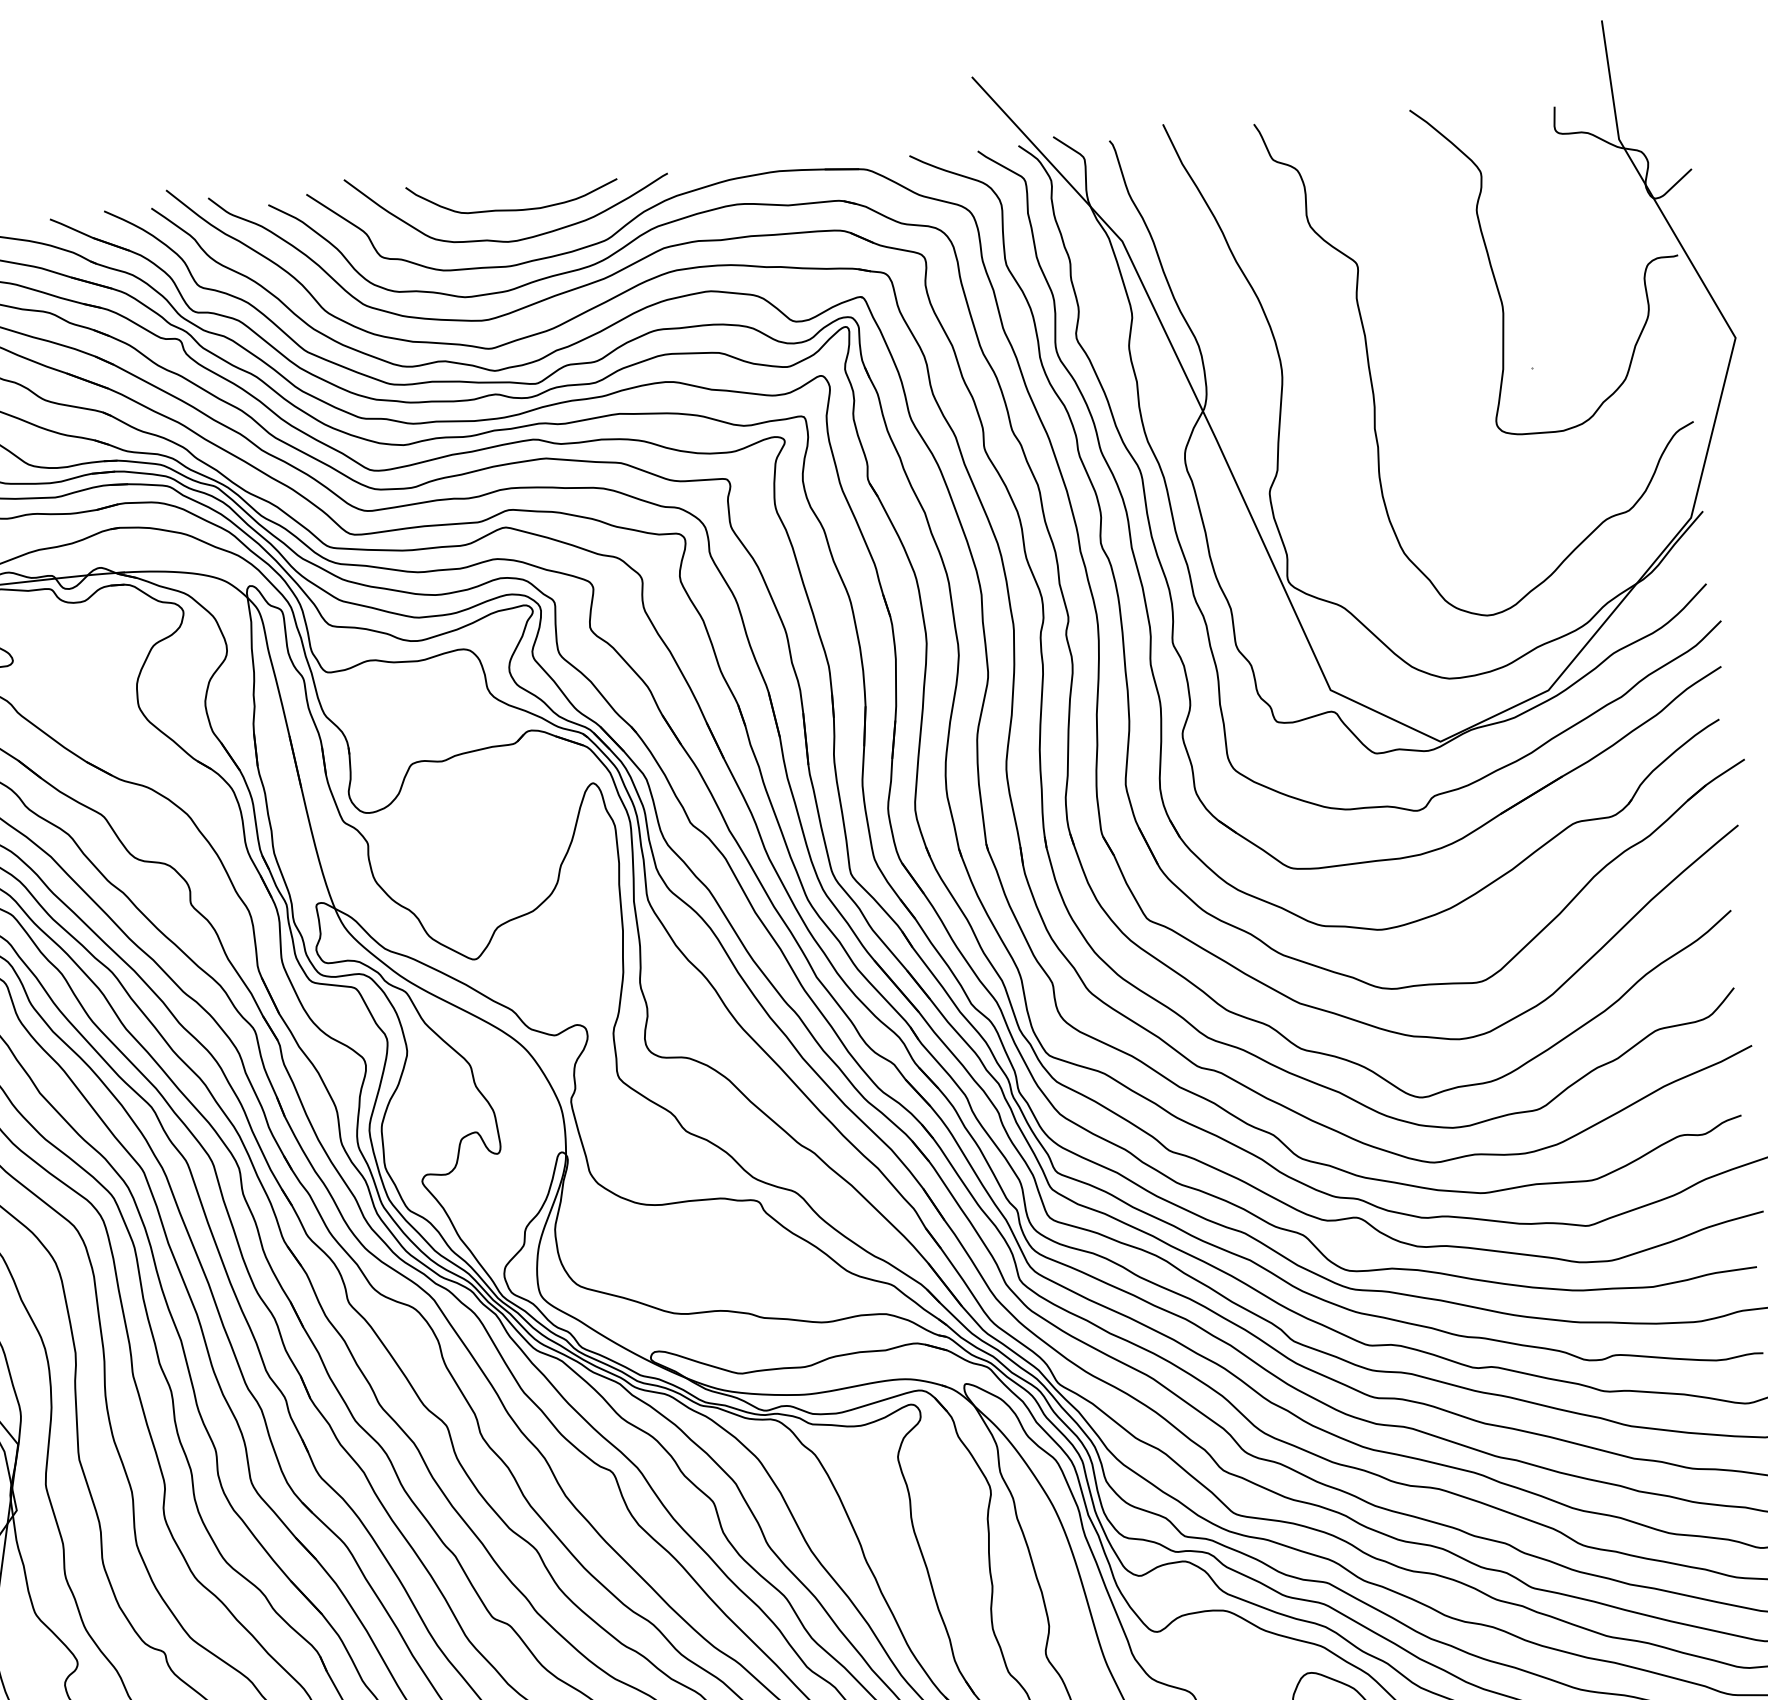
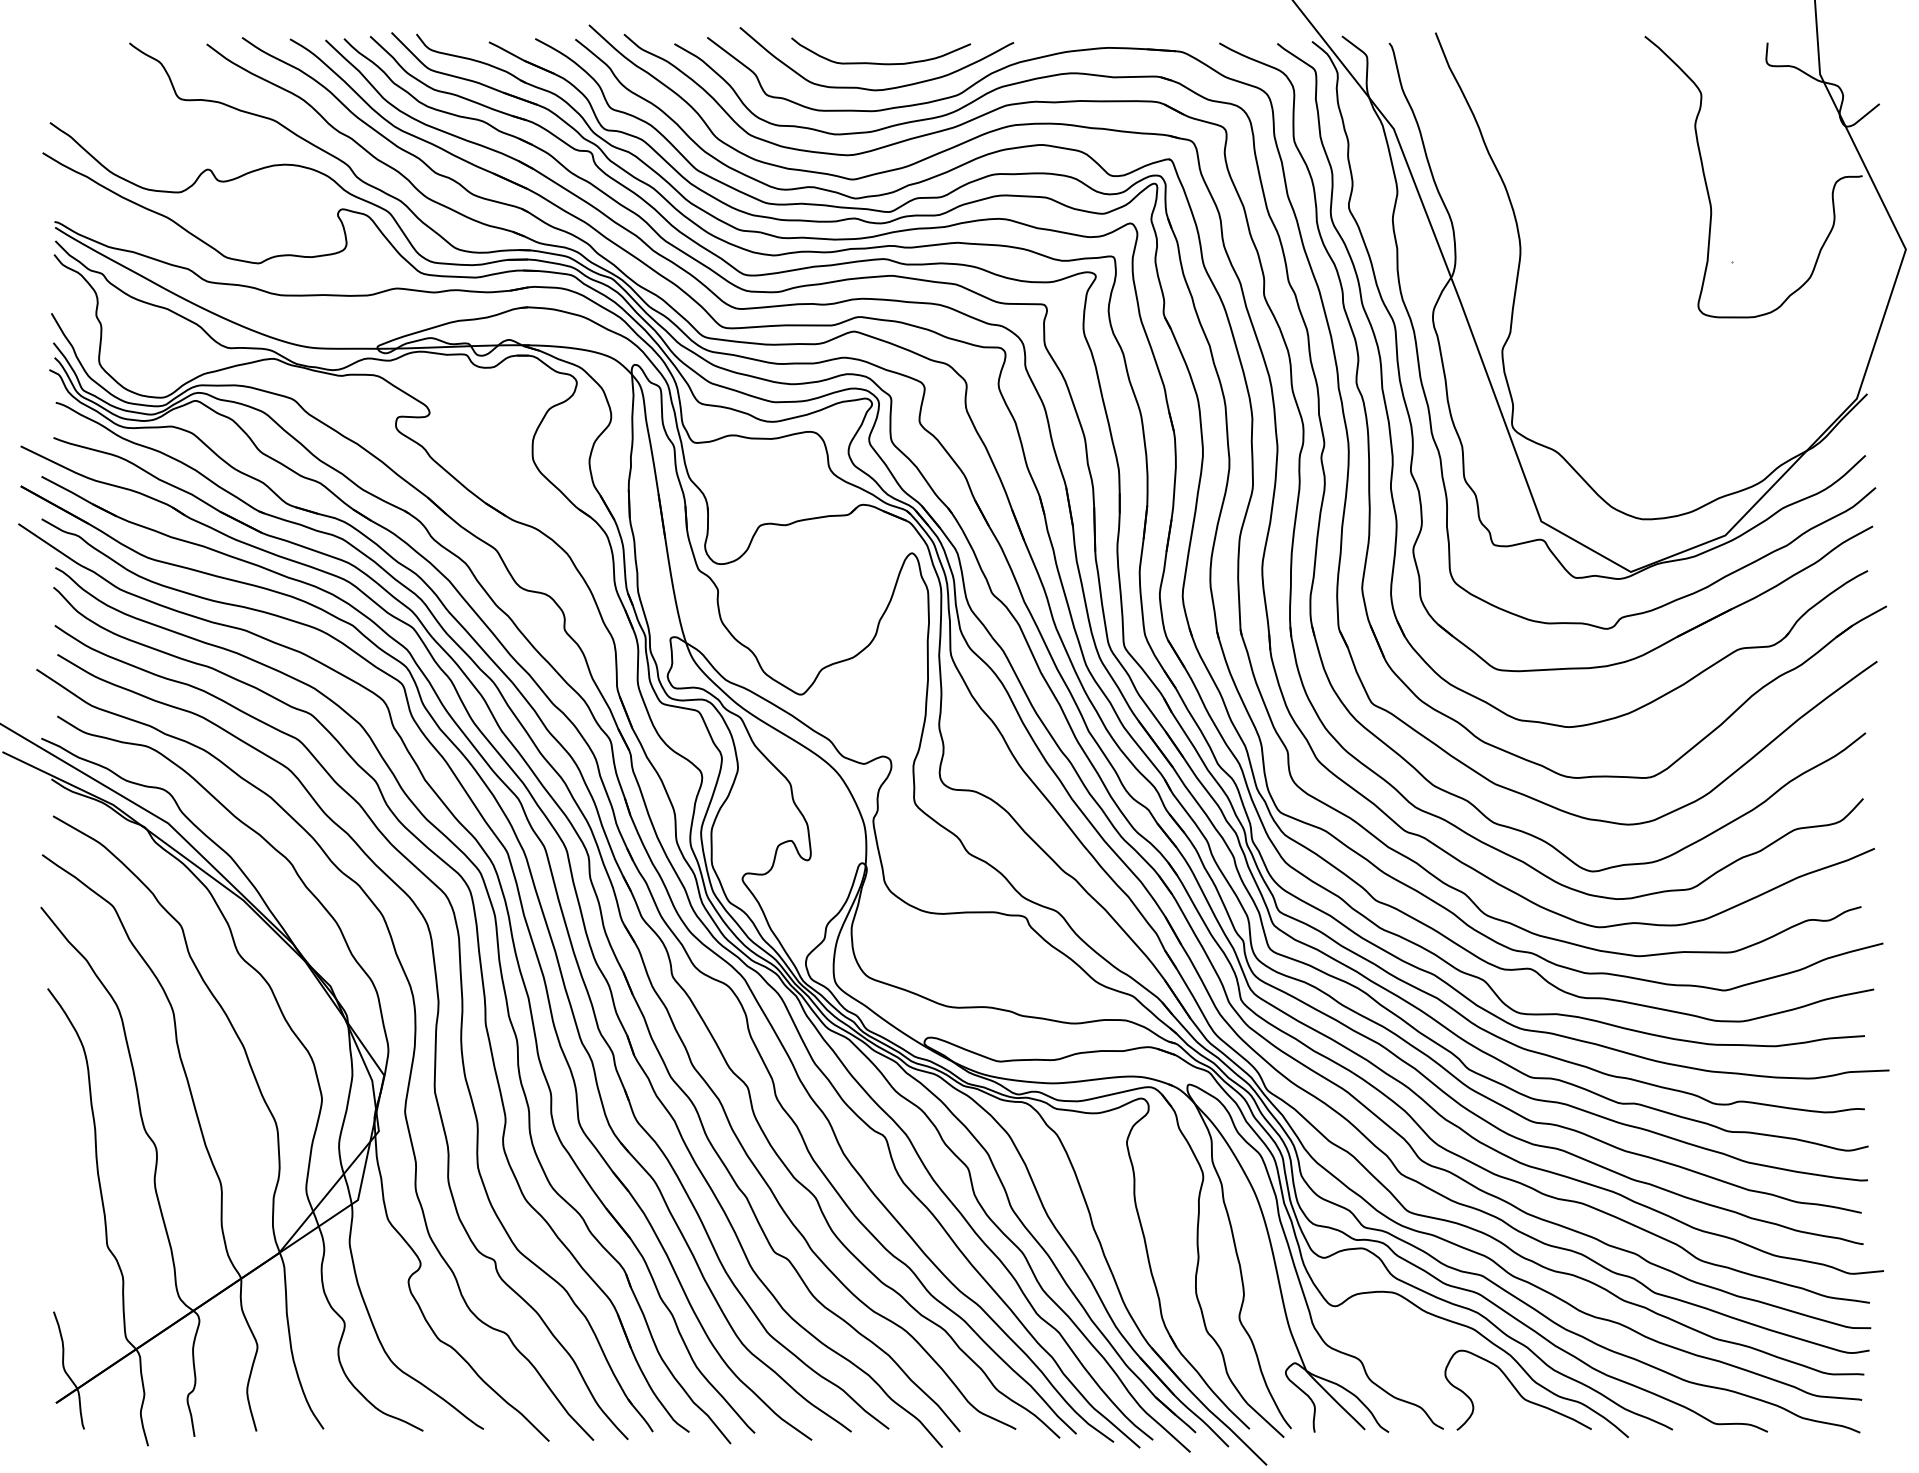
curve: (1372, 379) -> (1596, 261), removed

